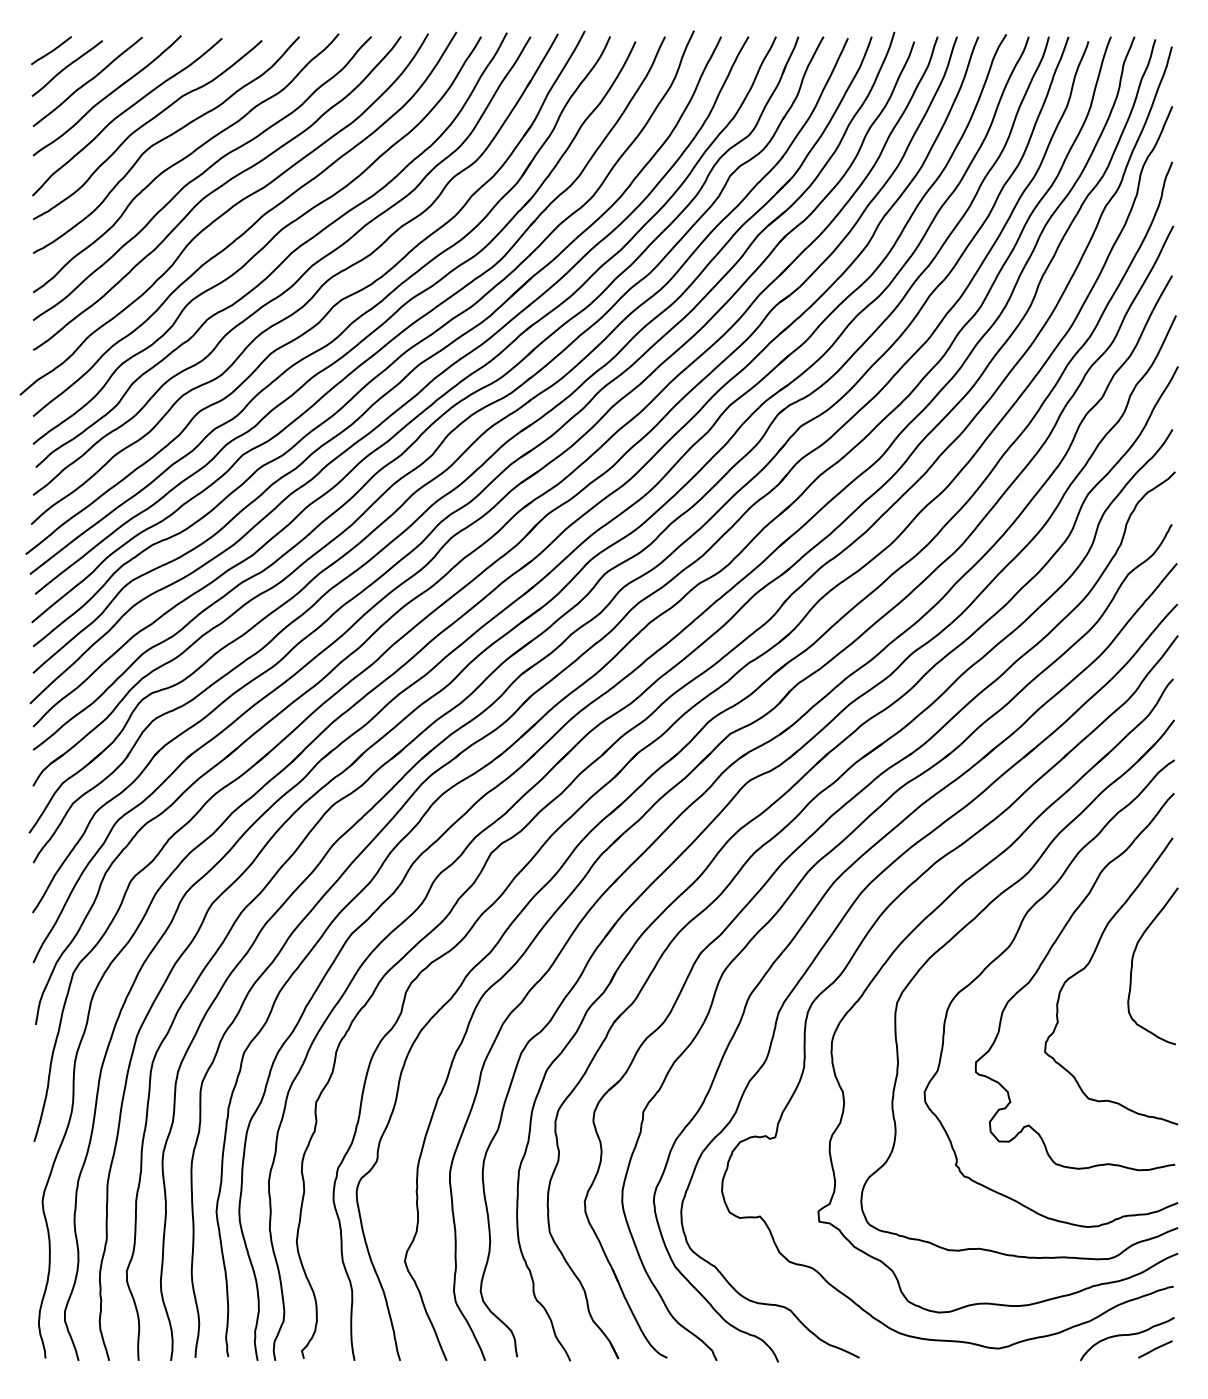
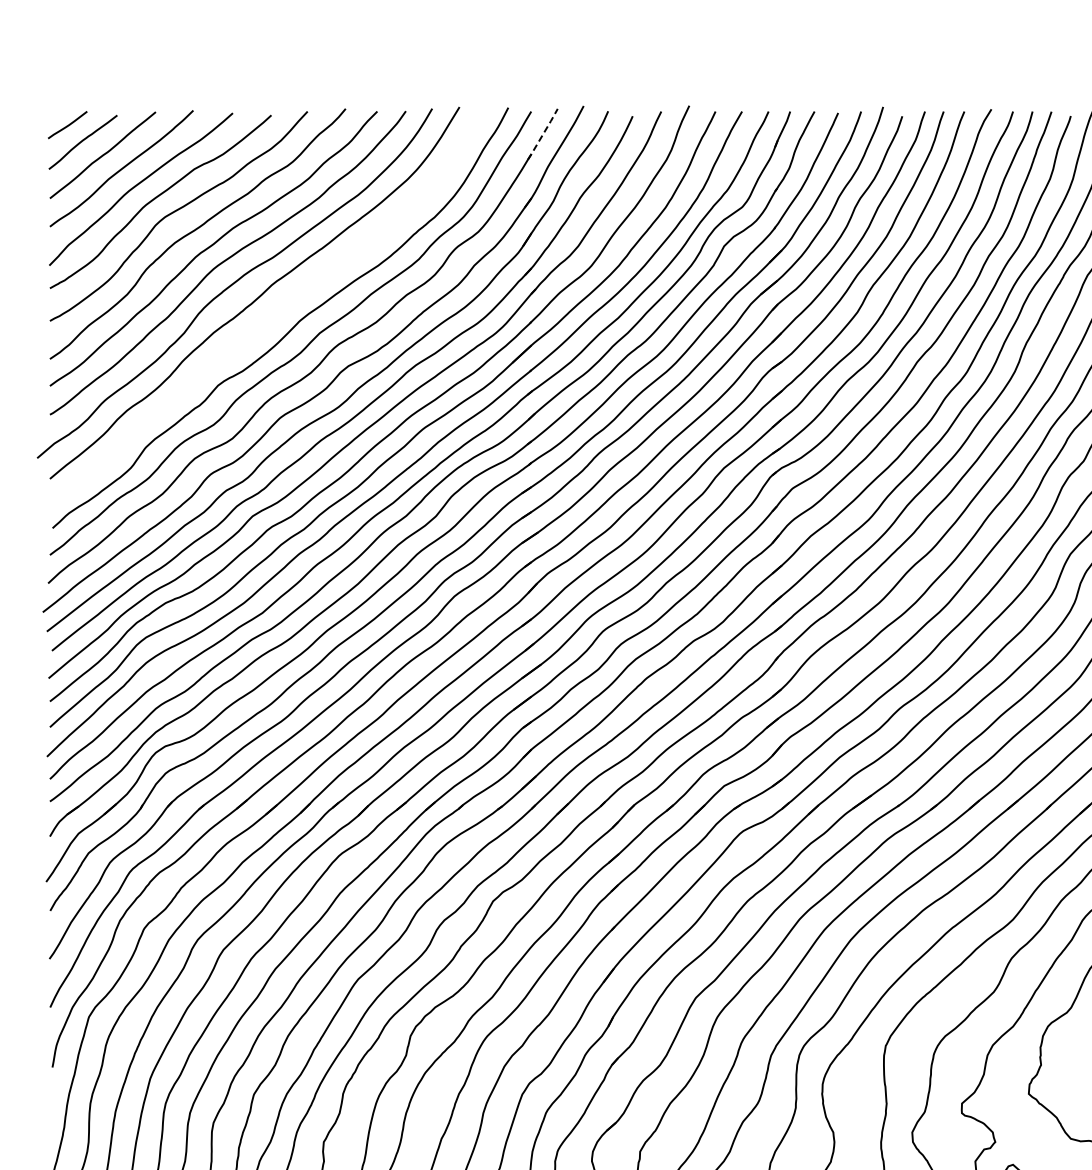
line: (542, 60) -> (542, 134), solid -> dashed
curve: (263, 246) -> (272, 314), removed

